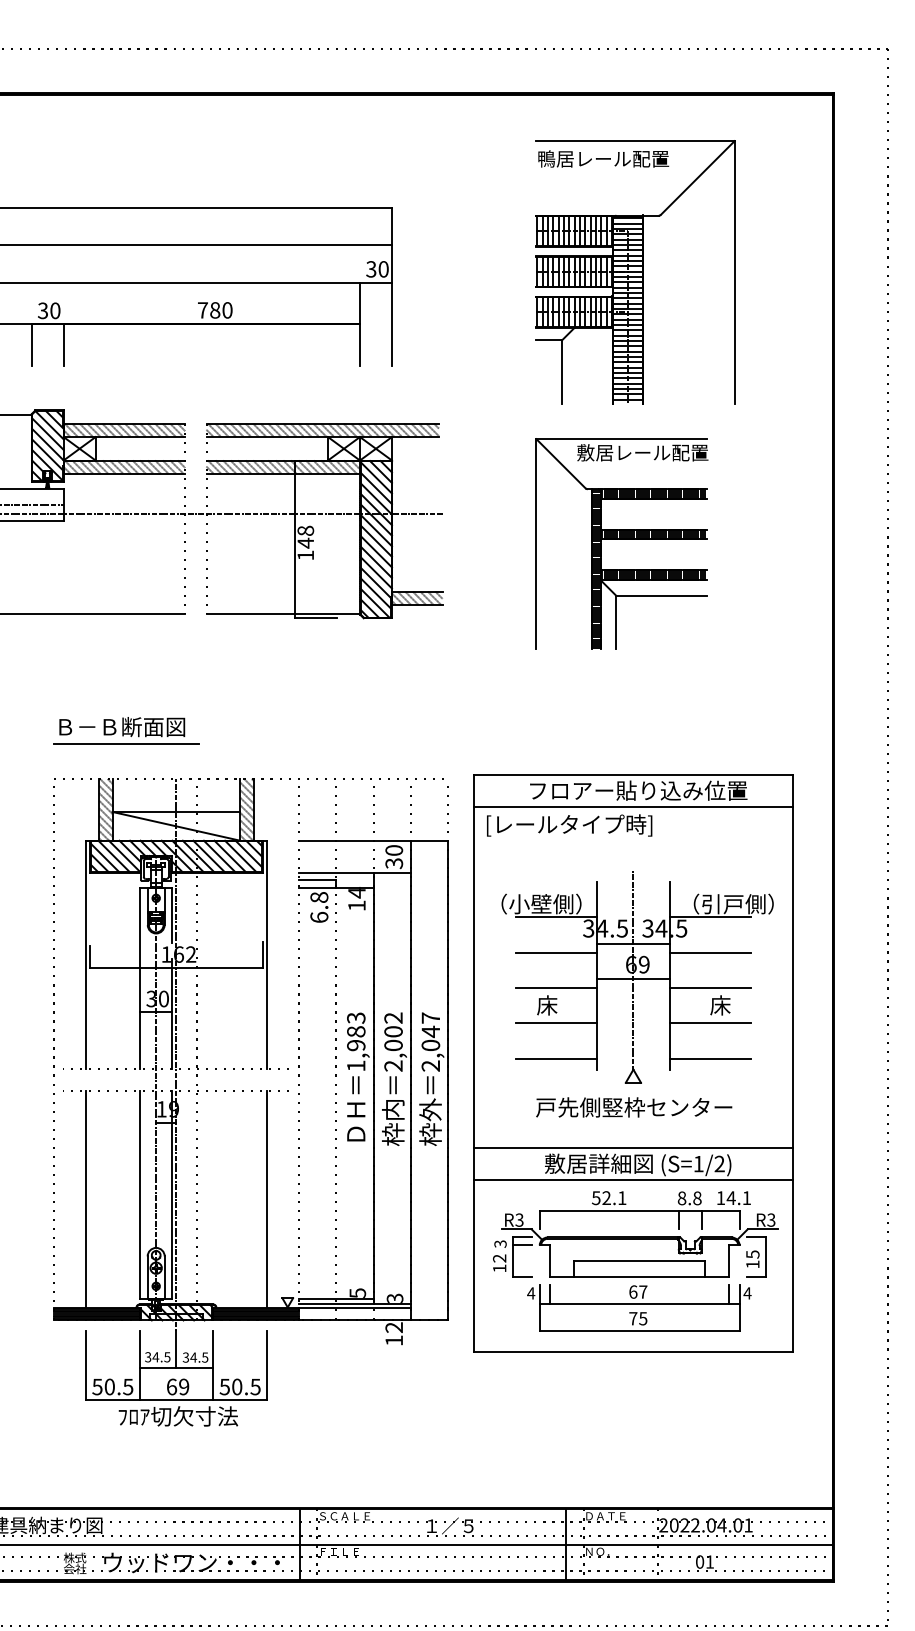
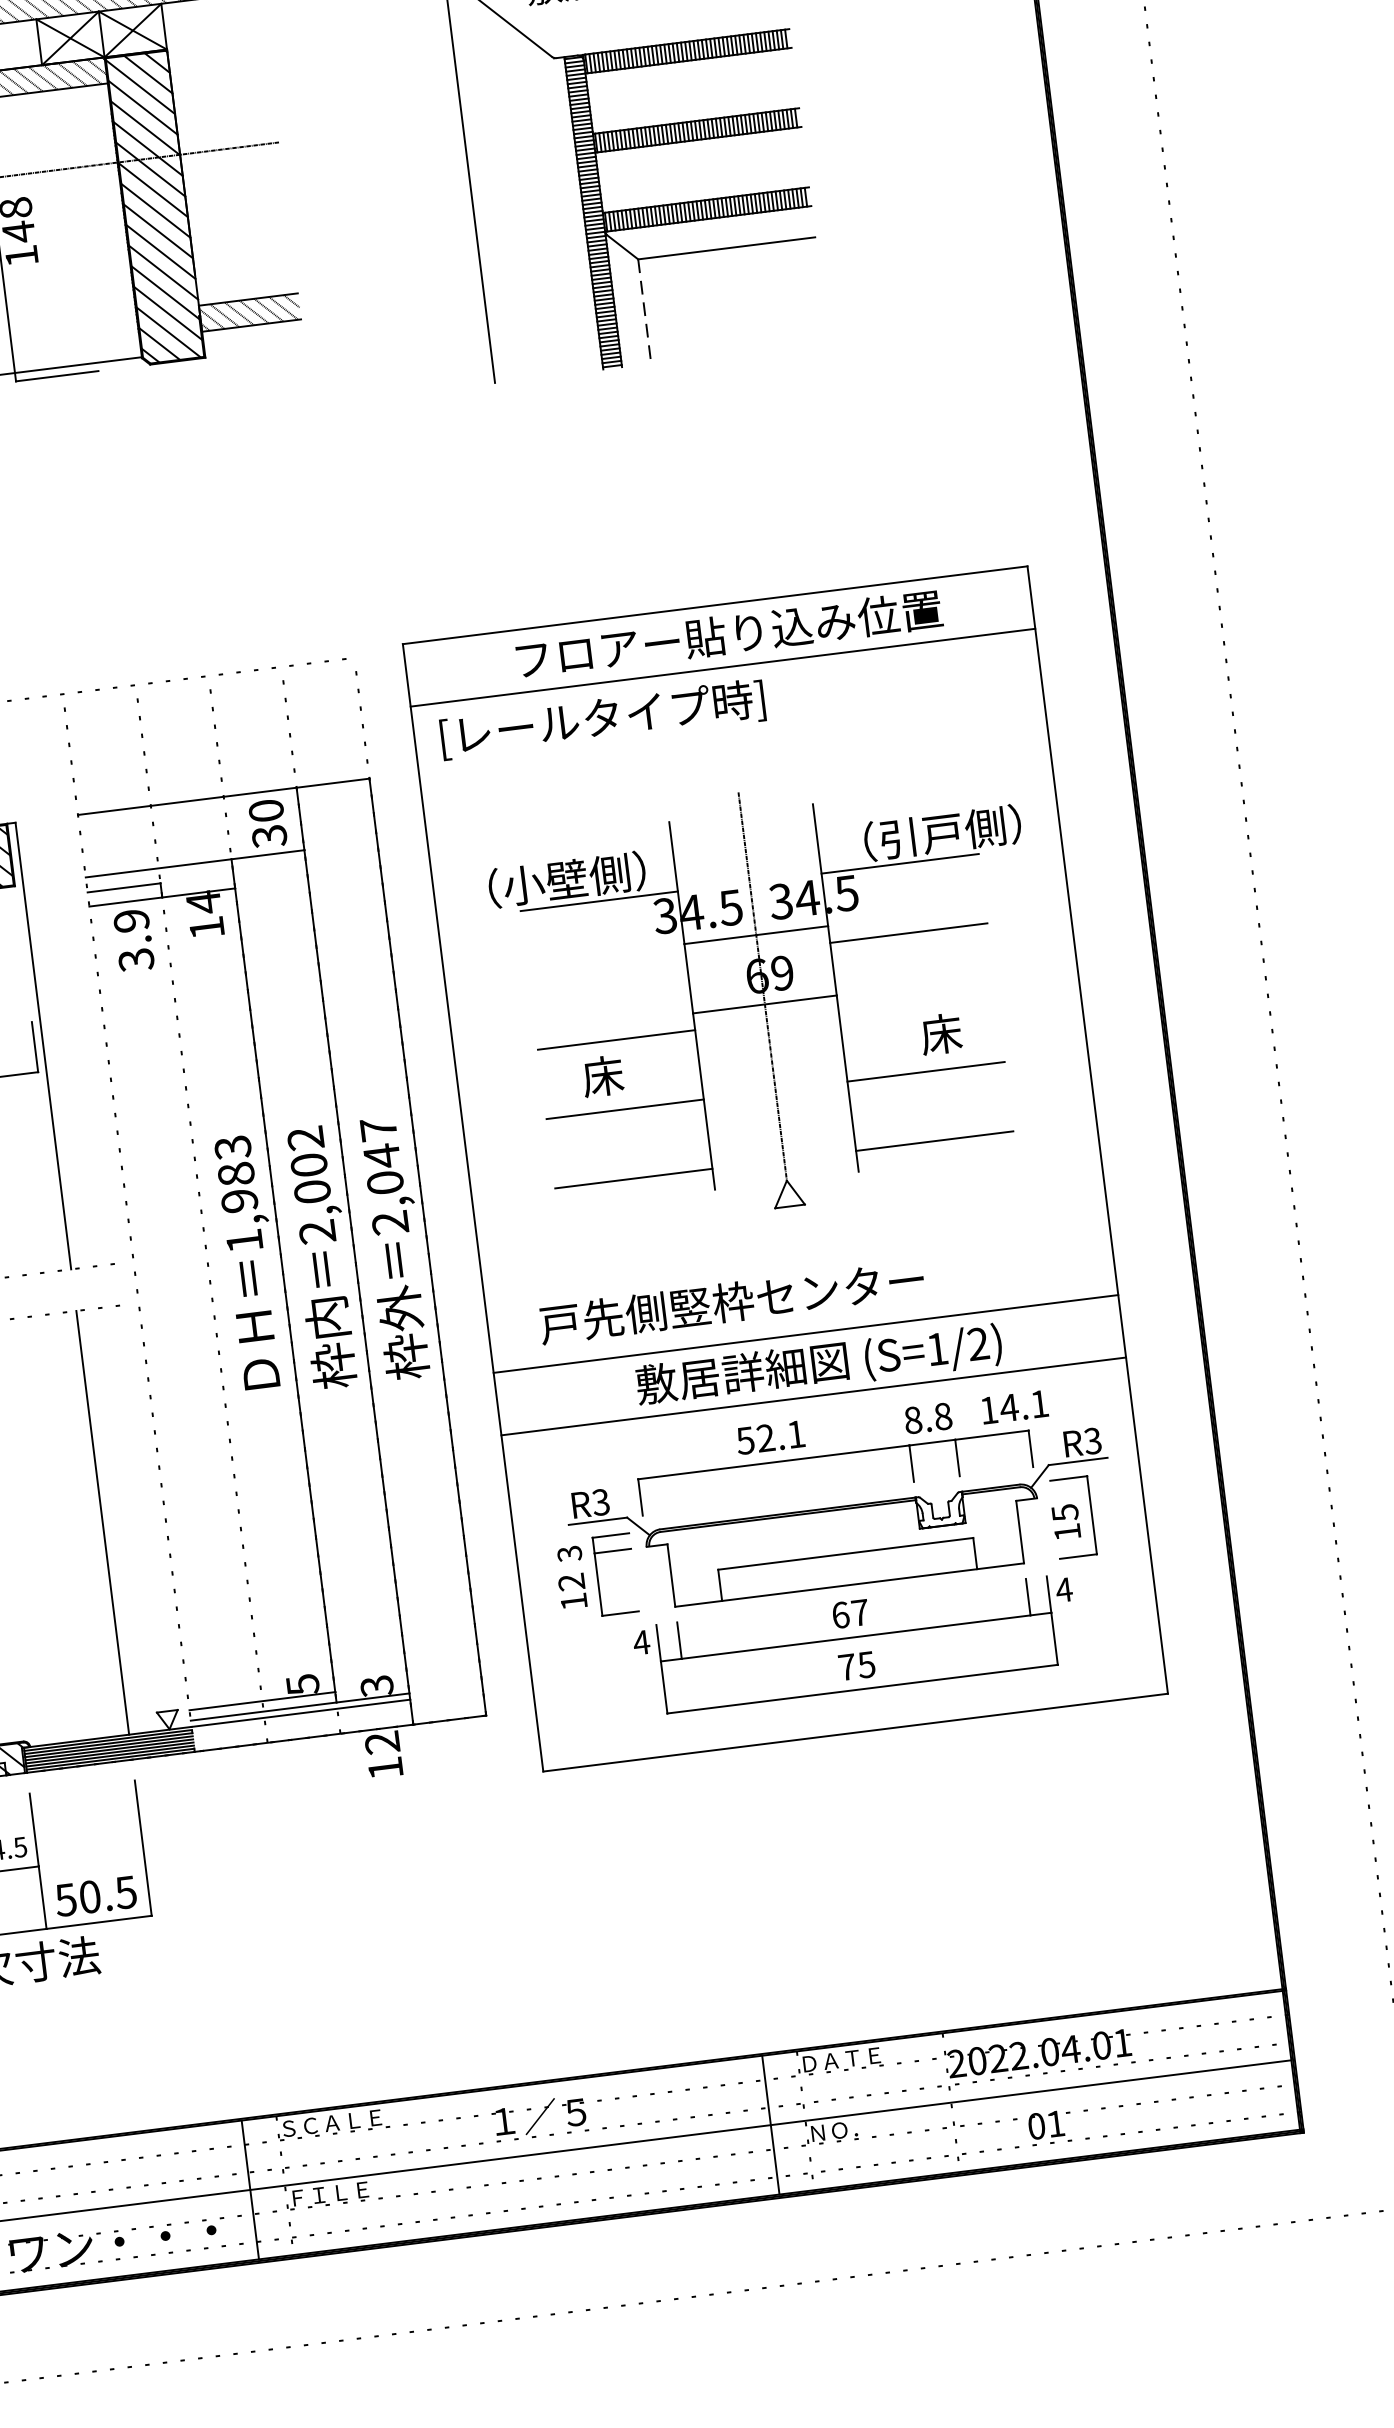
line: (616, 622) -> (645, 311), solid -> dashed
text: (319, 907) -> (134, 940), 6.8 -> 3.9
line: (556, 952) -> (608, 970), removed
line: (710, 988) -> (917, 1003), removed
text: (634, 1107) -> (732, 1302), moved

